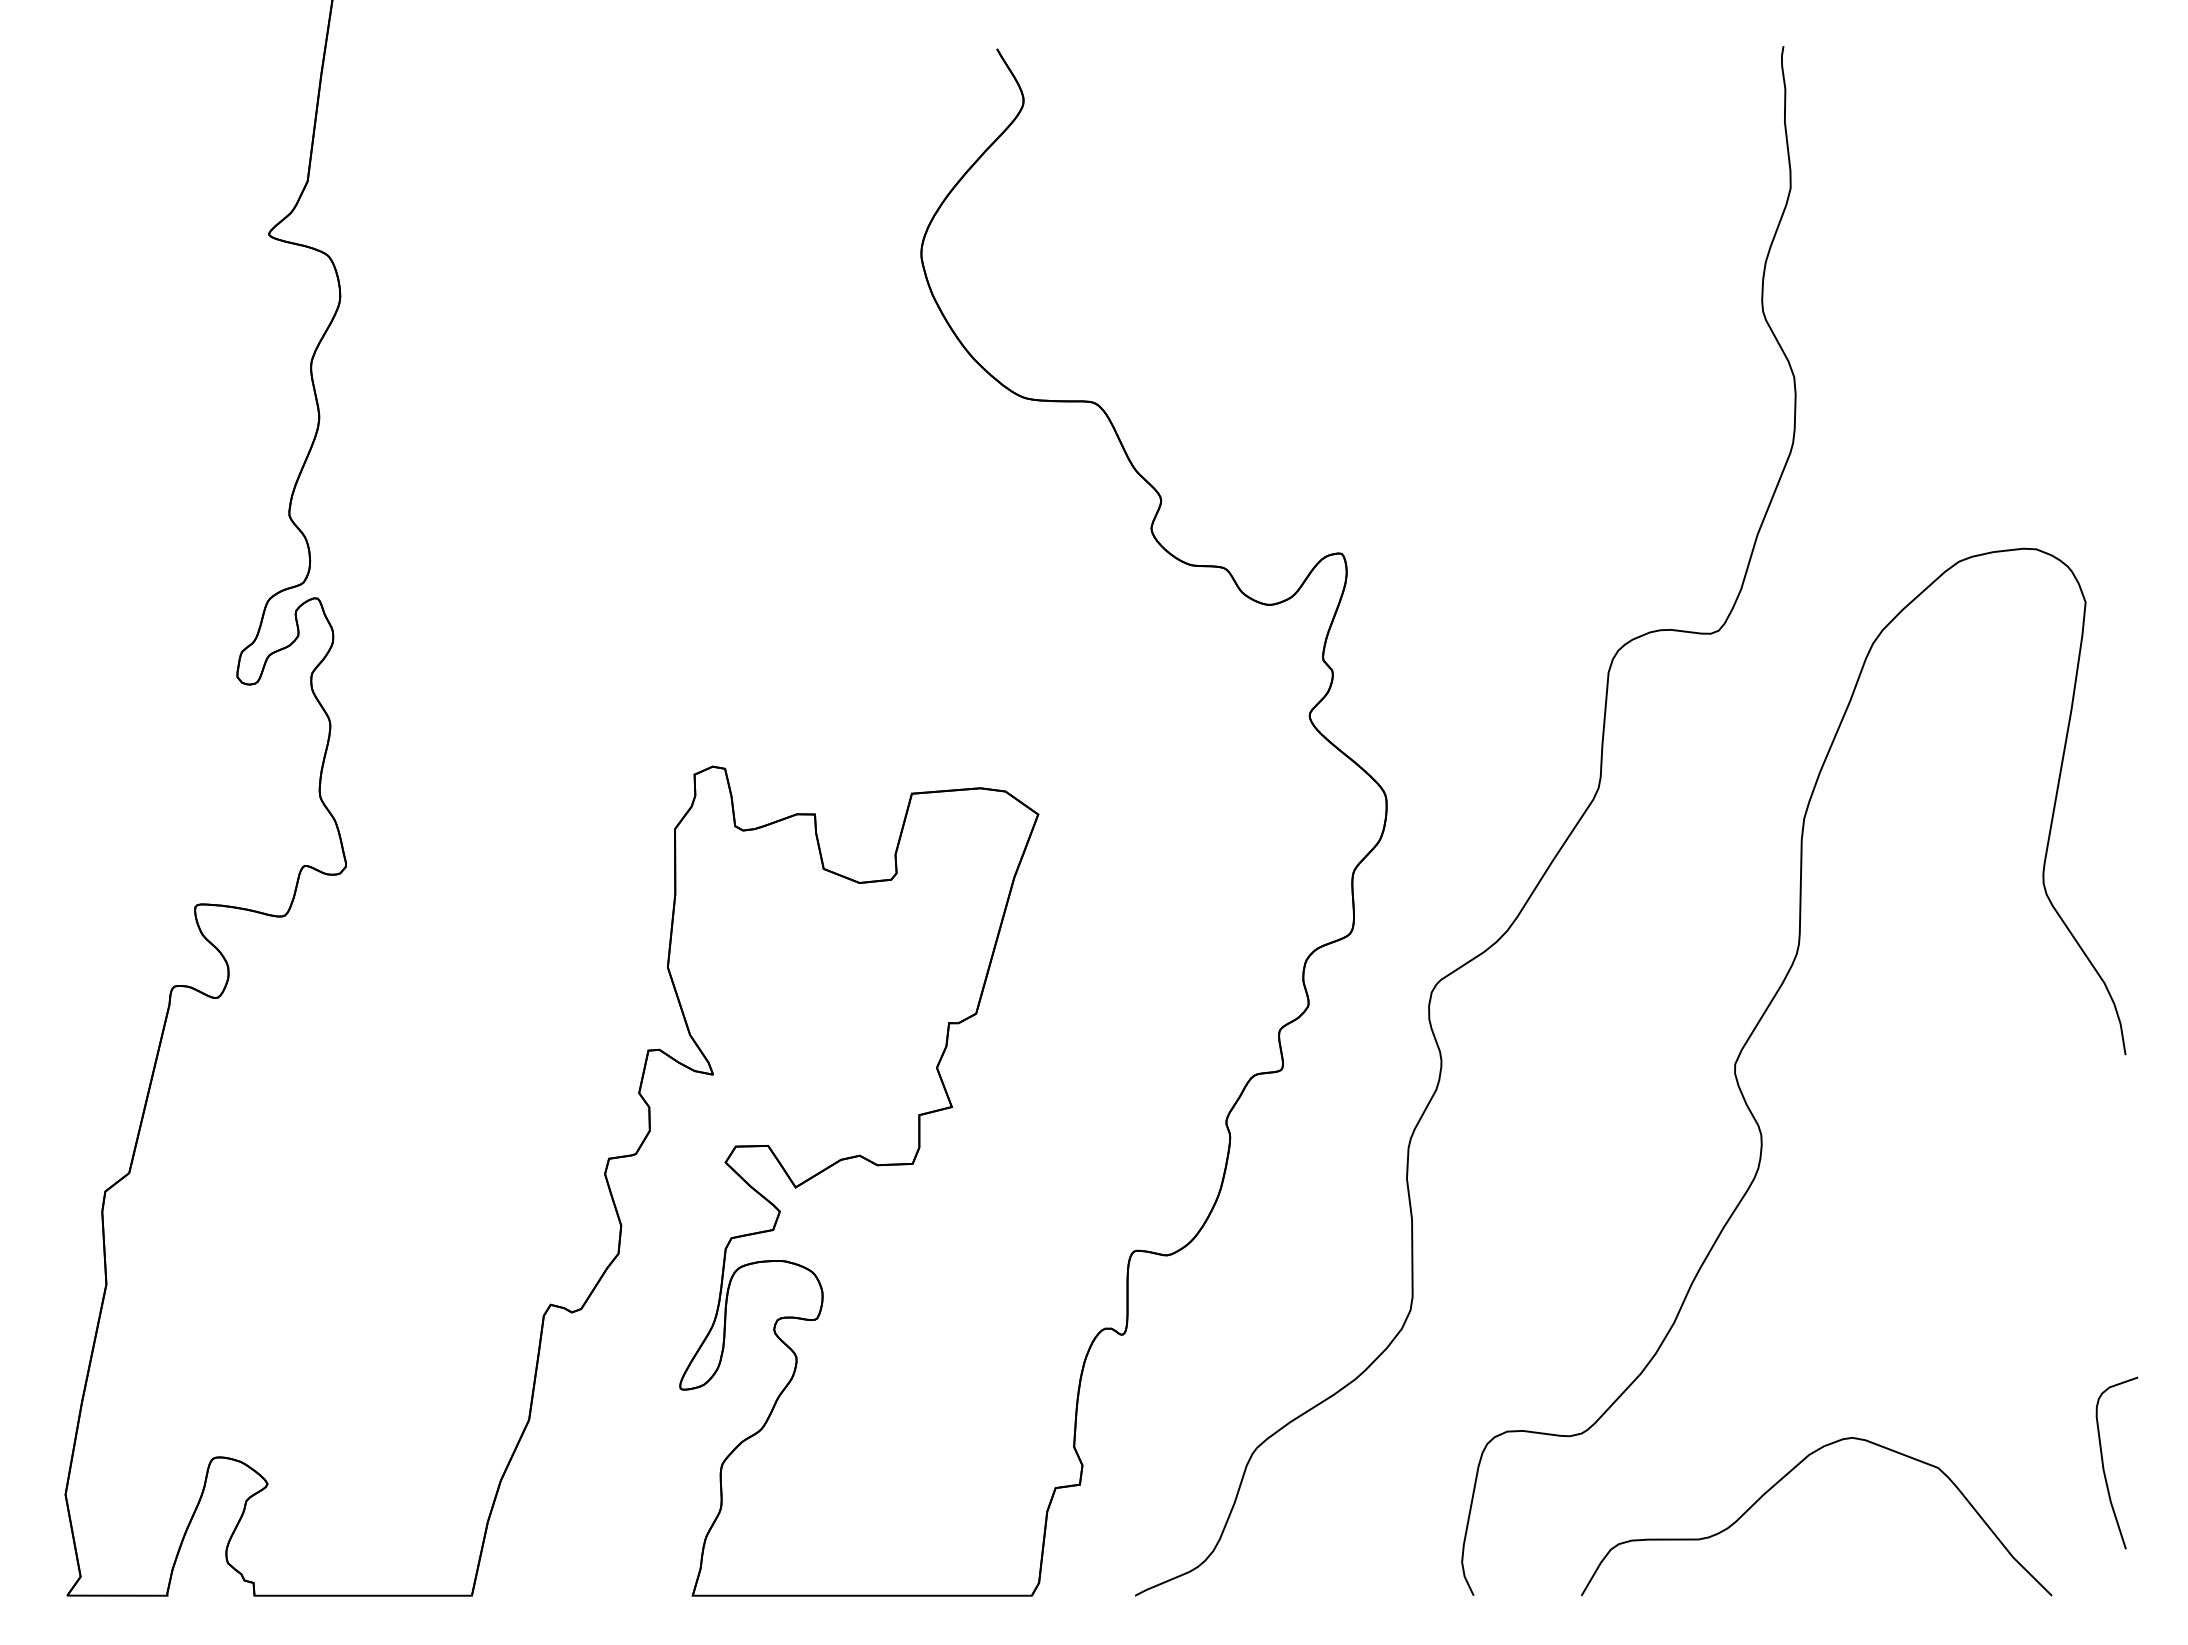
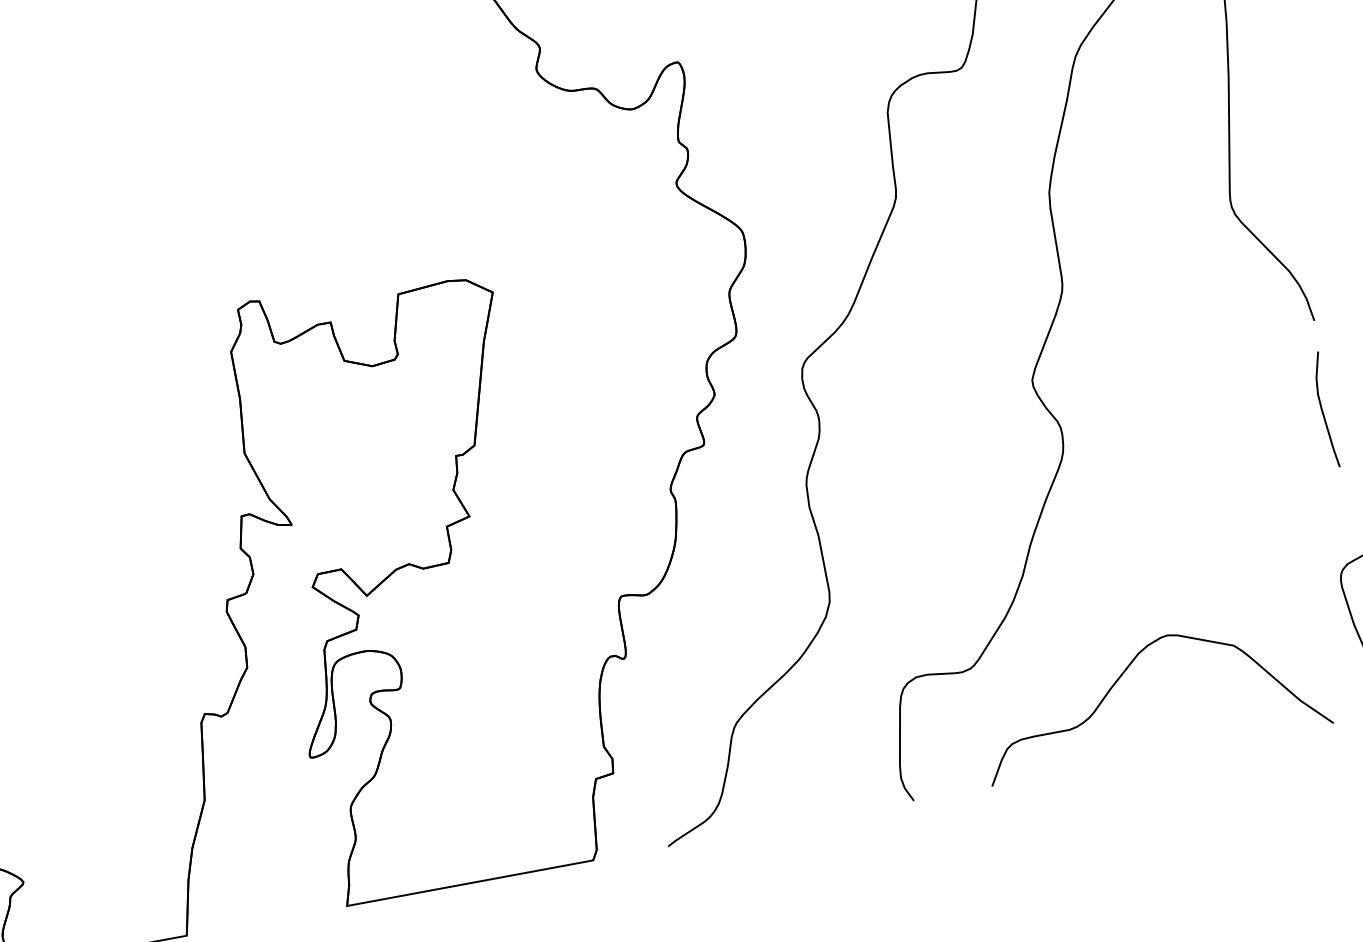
curve: (2114, 1176) -> (1322, 410), added

